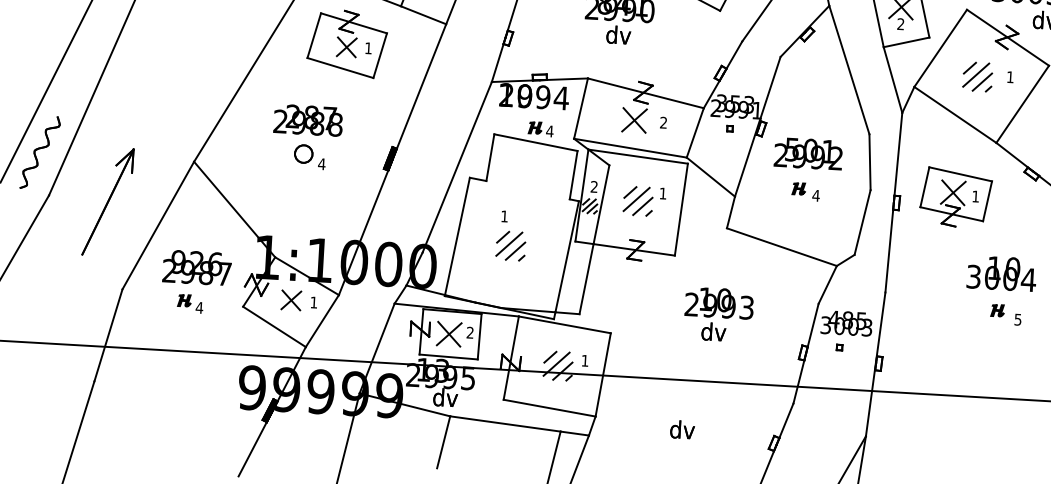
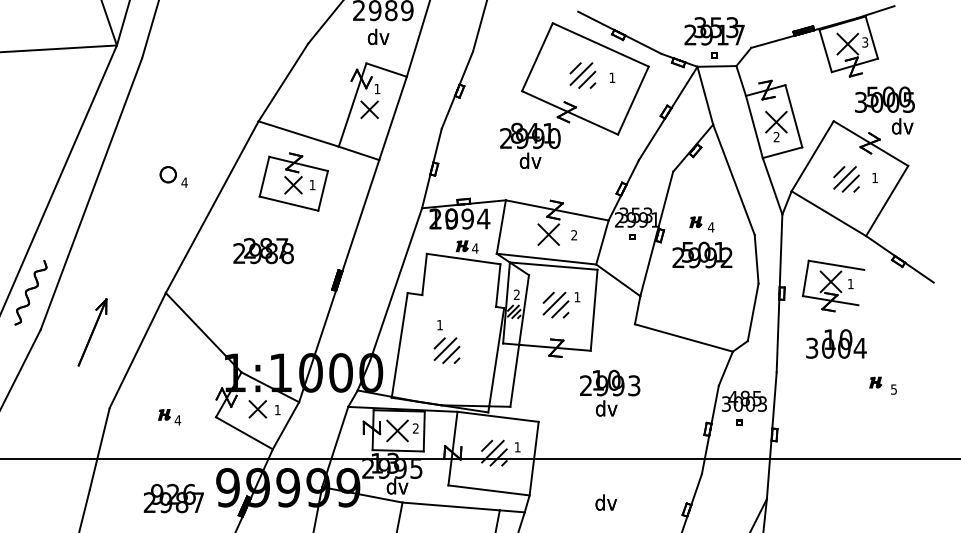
part: (309, 156) -> (173, 176), moved
part: (805, 191) -> (701, 224), moved
line: (987, 201) -> (861, 287), removed
part: (107, 202) -> (92, 332), size x0.7
text: (196, 267) -> (173, 498), moved
text: (1001, 273) -> (836, 343), moved
text: (719, 313) -> (610, 392), moved

